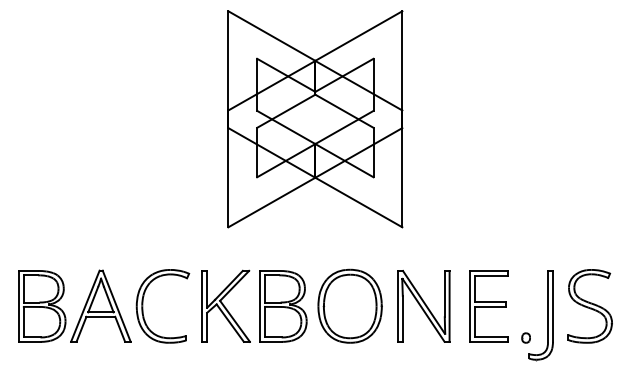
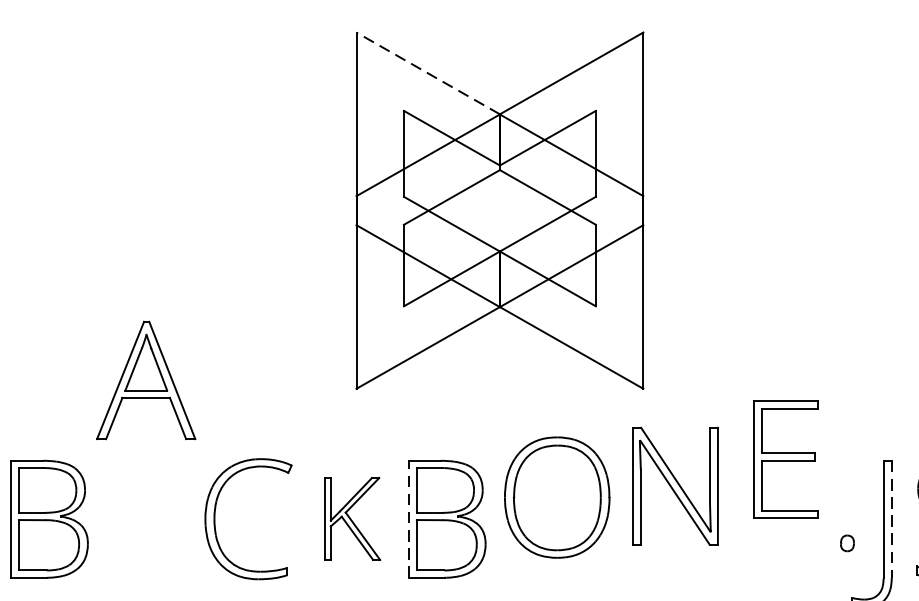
line: (271, 35) -> (427, 72), solid -> dashed
part: (100, 305) -> (145, 379), moved
part: (225, 305) -> (351, 517), size x0.7
line: (260, 305) -> (409, 517), solid -> dashed
part: (349, 305) -> (556, 496), moved
part: (423, 306) -> (674, 486), moved
part: (488, 306) -> (785, 460), moved
line: (552, 306) -> (890, 519), solid -> dashed
part: (525, 337) -> (846, 542), moved

